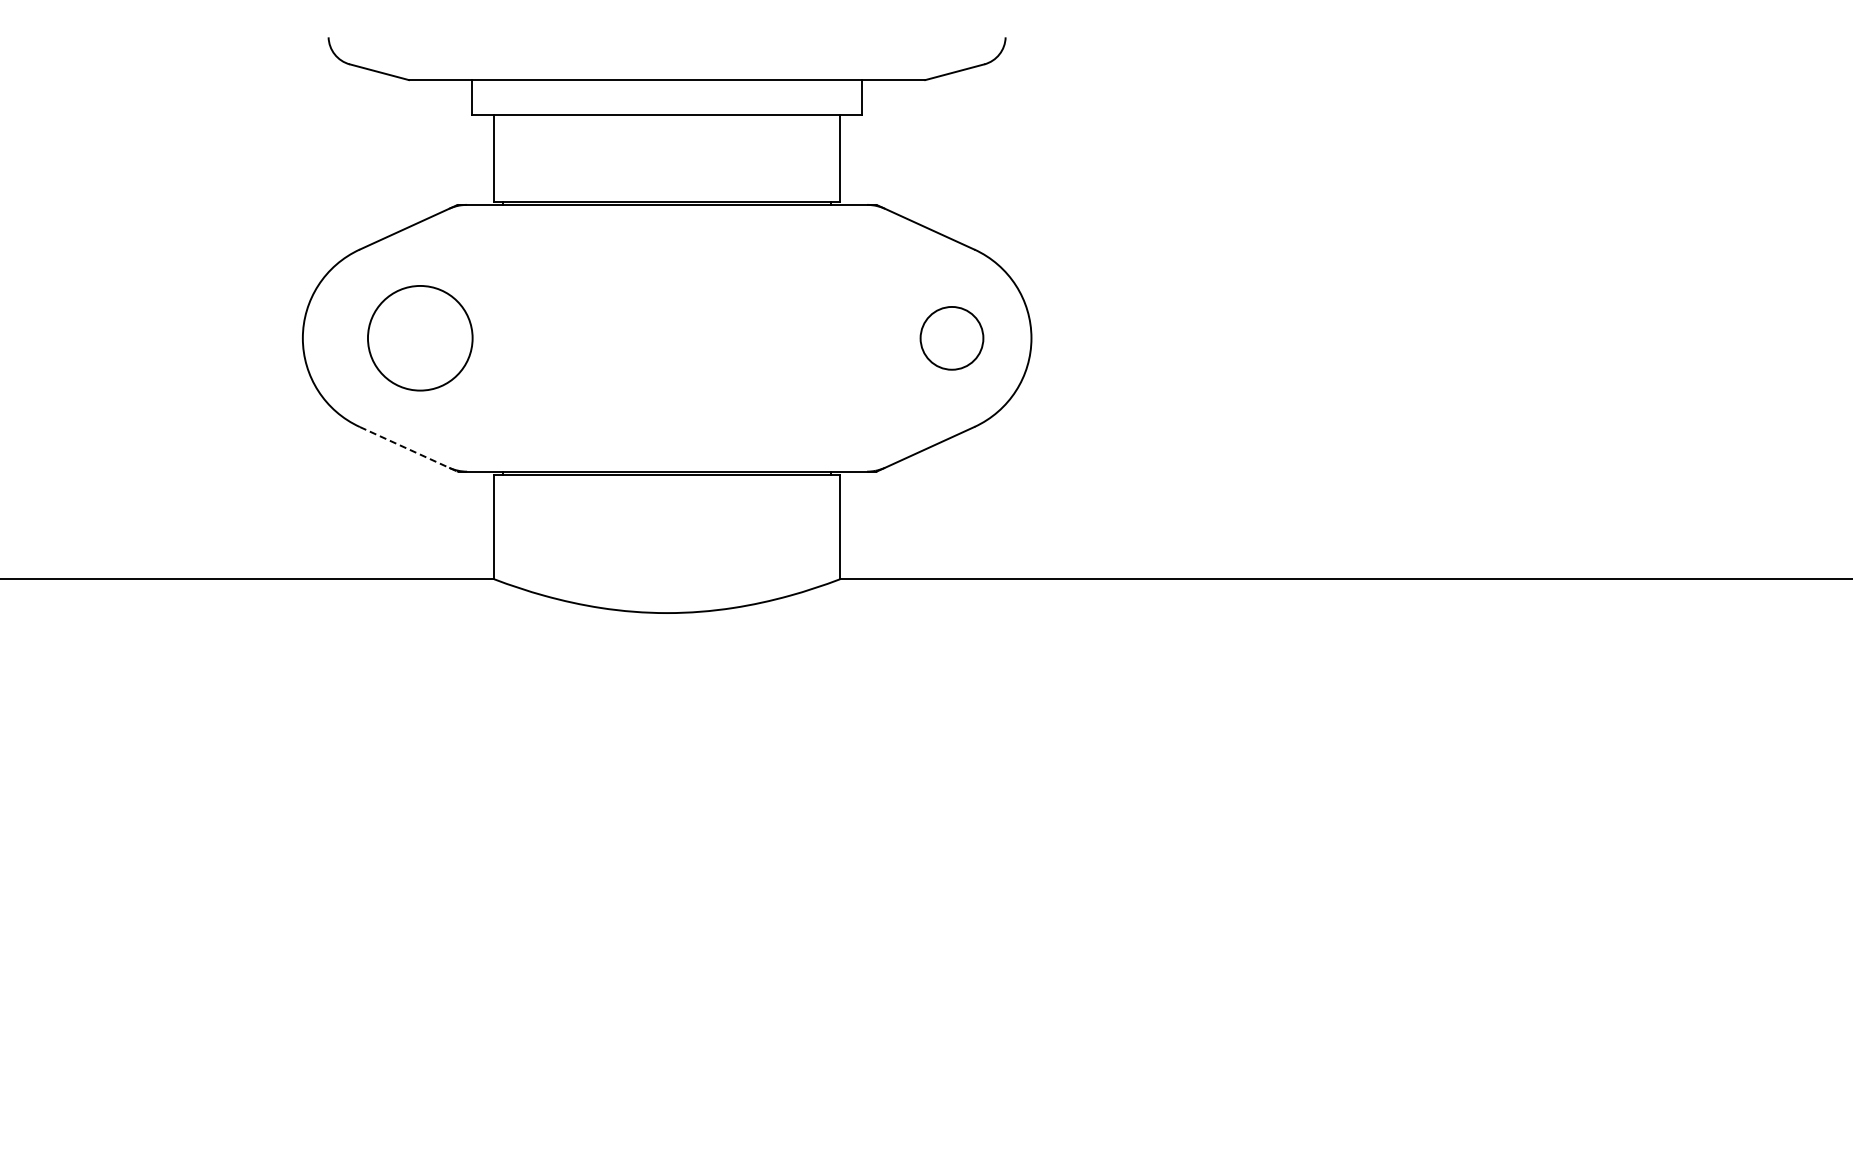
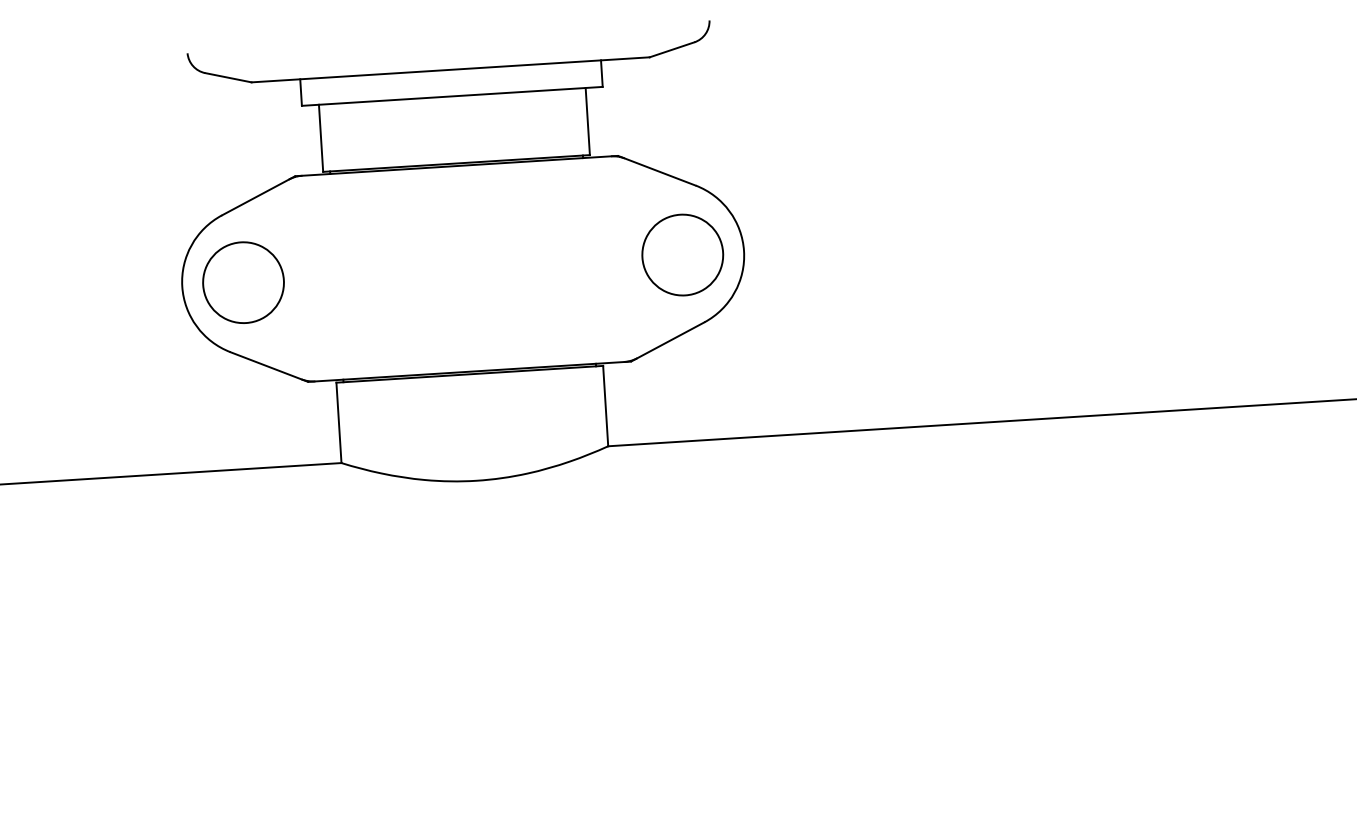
circle: (420, 338) -> (243, 282), moved
circle: (951, 338) -> (682, 255), size x1.67
line: (408, 449) -> (269, 367), dashed -> solid

